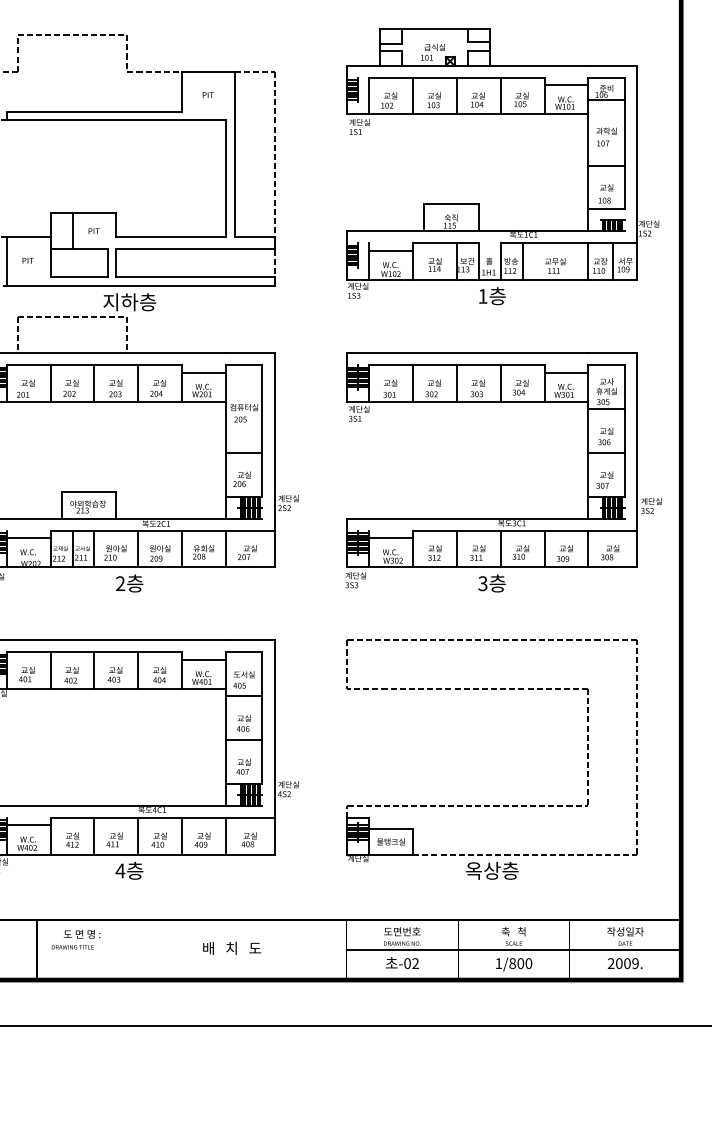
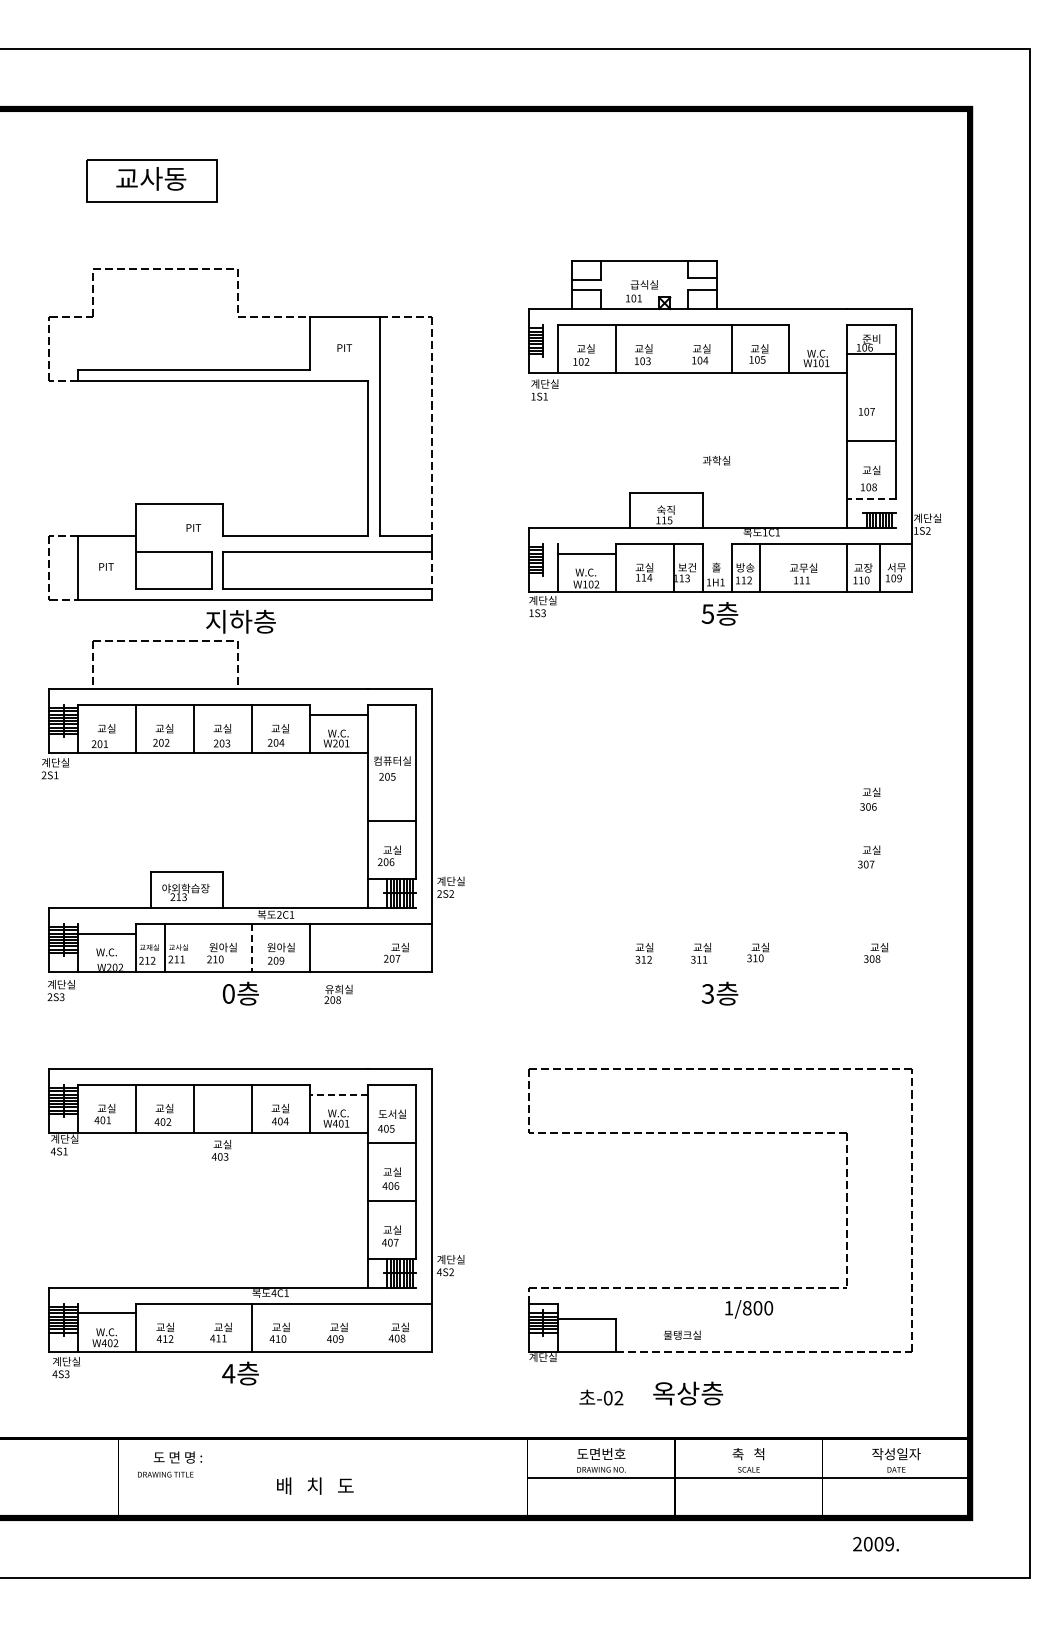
line: (566, 84) -> (818, 334), removed
line: (456, 96) -> (673, 349), removed
text: (606, 131) -> (716, 460), moved
line: (606, 209) -> (871, 498), solid -> dashed
line: (72, 230) -> (165, 527), removed
text: (482, 296) -> (707, 613), 1 -> 5
part: (503, 518) -> (735, 907), removed
line: (94, 548) -> (194, 947), removed
line: (226, 548) -> (368, 947), removed
line: (138, 549) -> (252, 948), solid -> dashed
text: (203, 552) -> (338, 994), moved
text: (120, 583) -> (228, 993), 2 -> 0
line: (204, 659) -> (339, 1094), solid -> dashed
text: (115, 674) -> (221, 1149), moved
line: (94, 836) -> (194, 1327), removed
line: (182, 836) -> (310, 1327), removed
line: (226, 836) -> (368, 1327), removed
text: (391, 841) -> (682, 1334), moved
text: (492, 870) -> (688, 1393), moved
text: (232, 947) -> (315, 1485), moved
text: (402, 963) -> (601, 1397), moved
text: (624, 963) -> (875, 1544), moved
text: (514, 964) -> (749, 1309), moved

